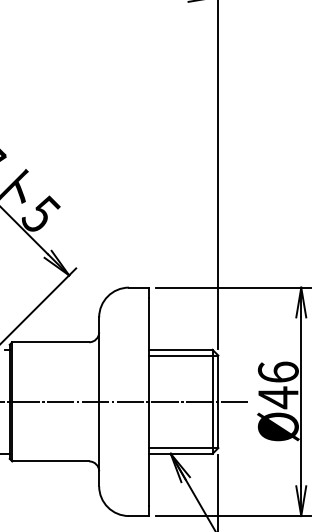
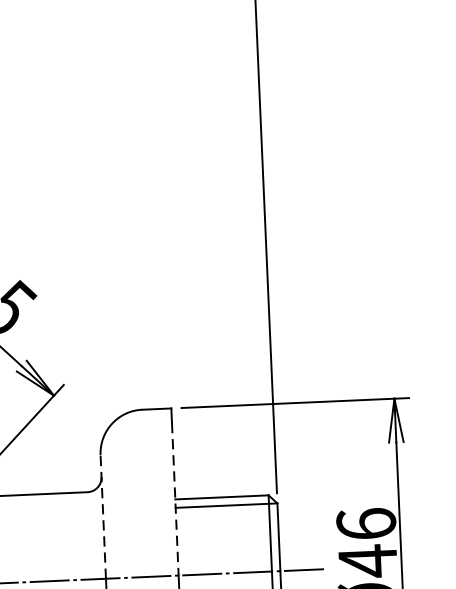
line: (148, 350) -> (174, 500), solid -> dashed
line: (99, 359) -> (103, 516), solid -> dashed

